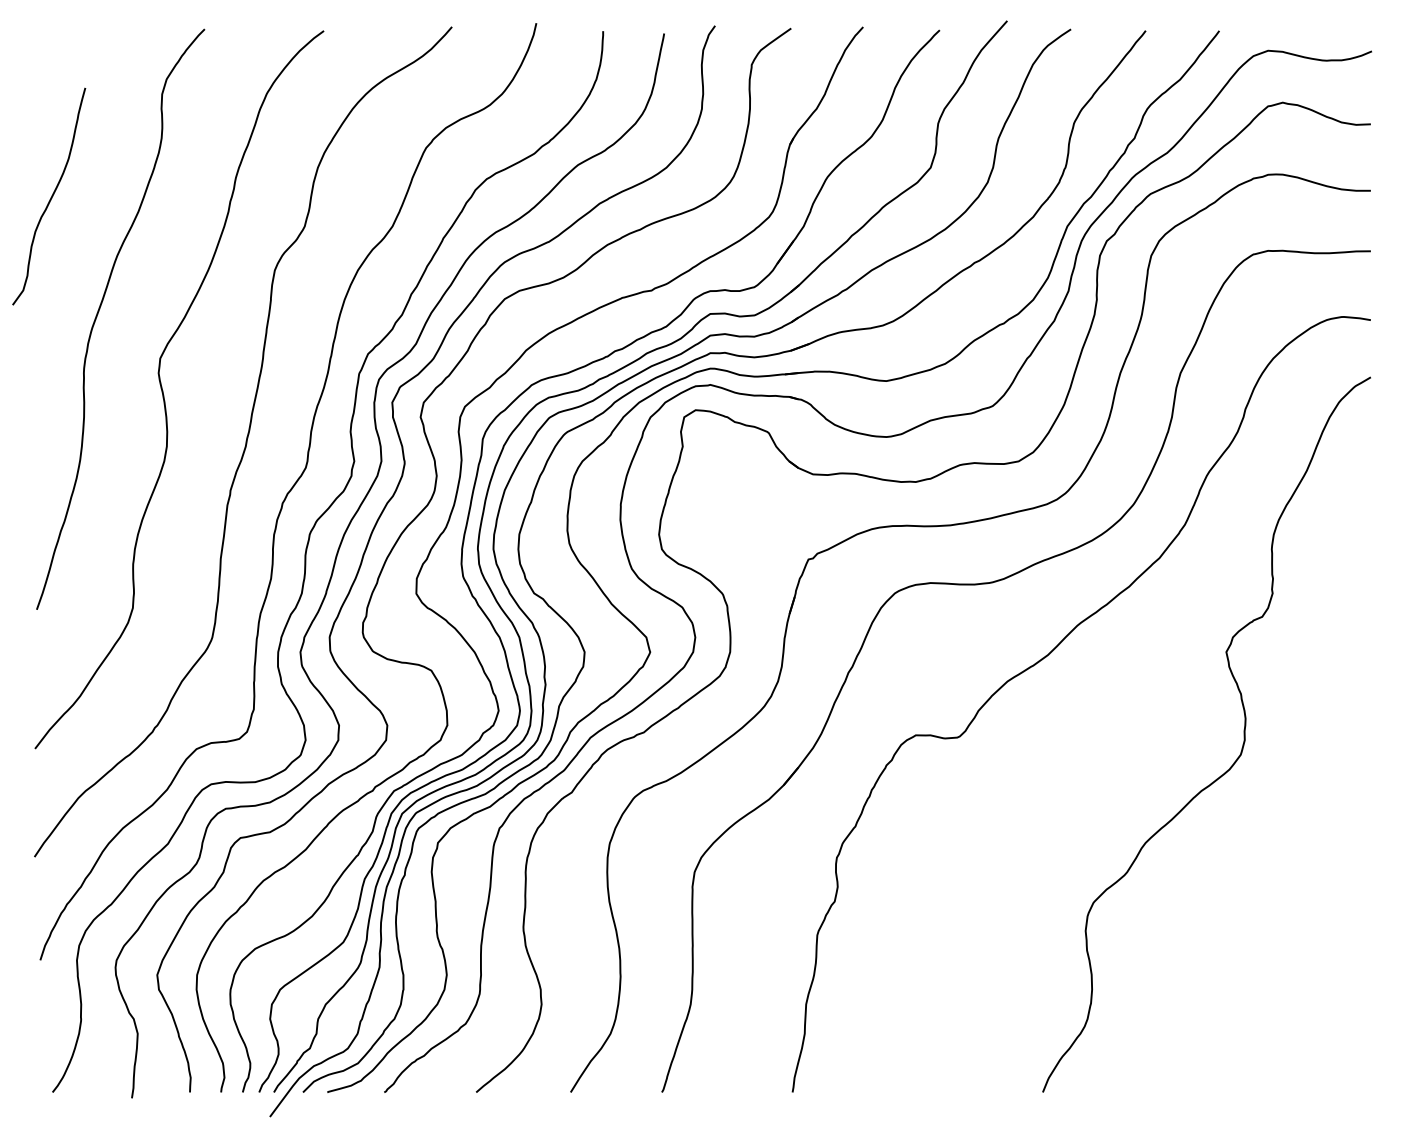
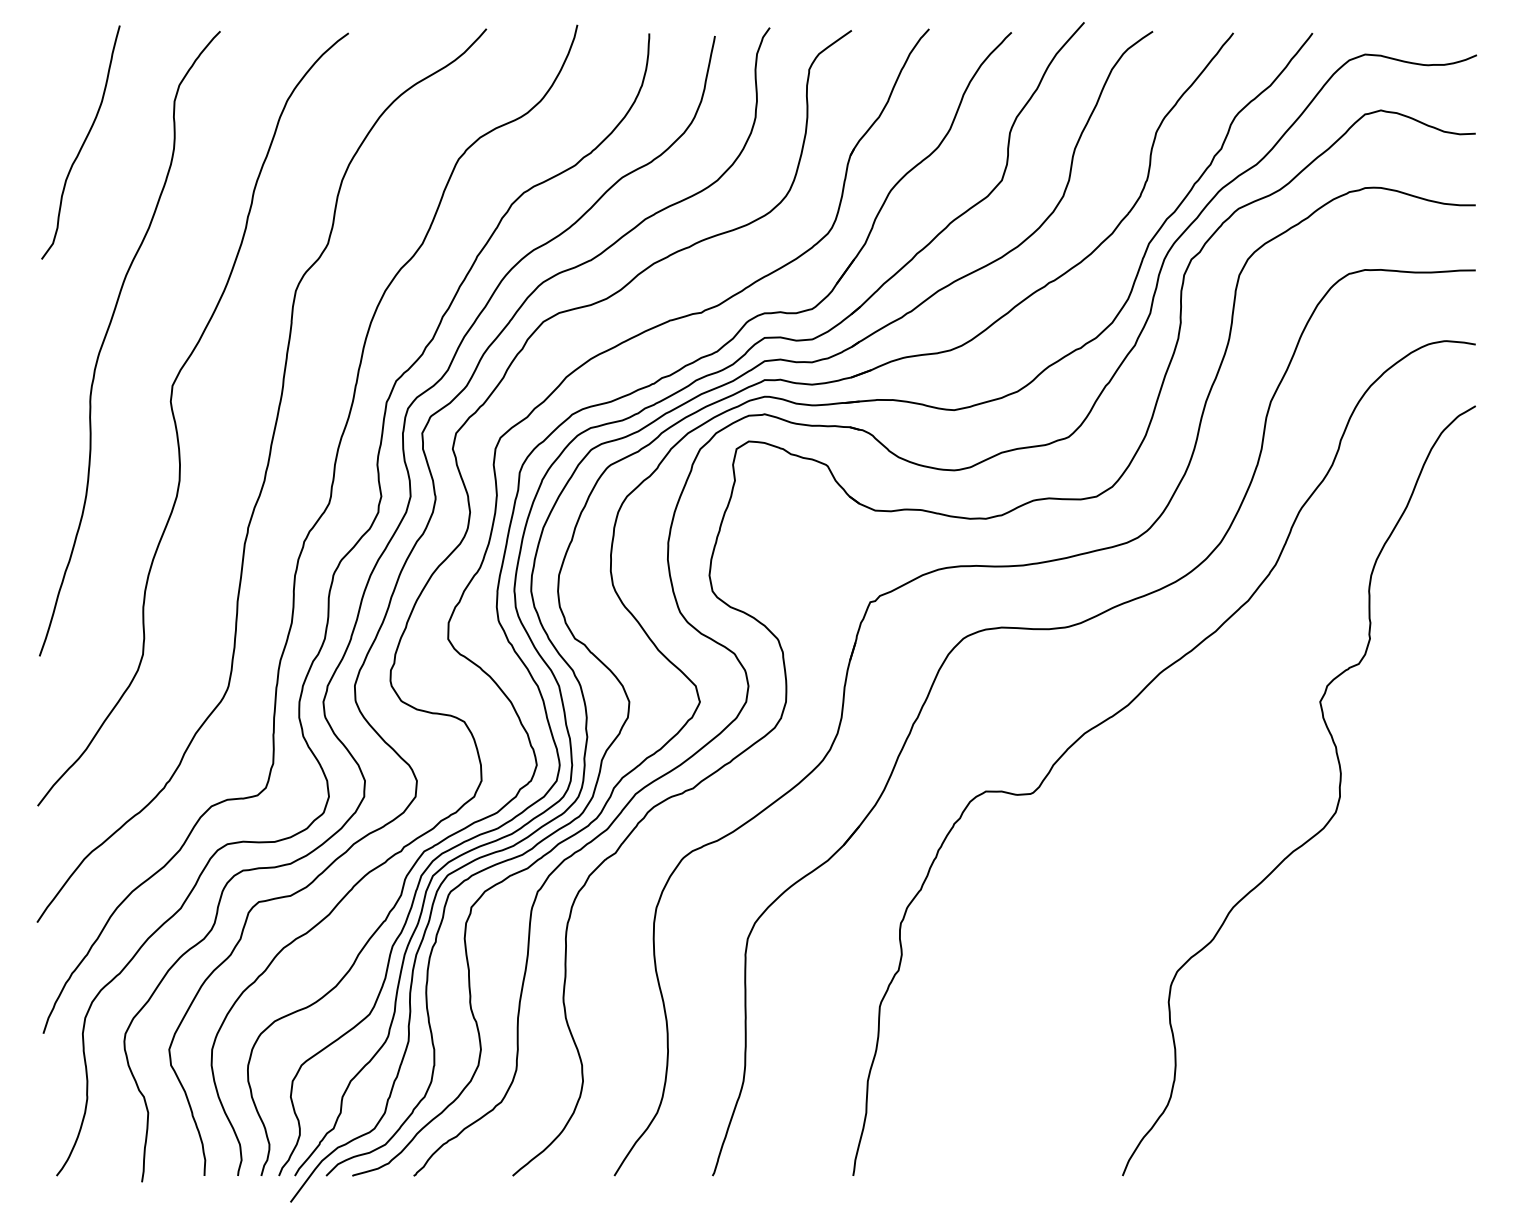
curve: (50, 197) -> (82, 143), moved

